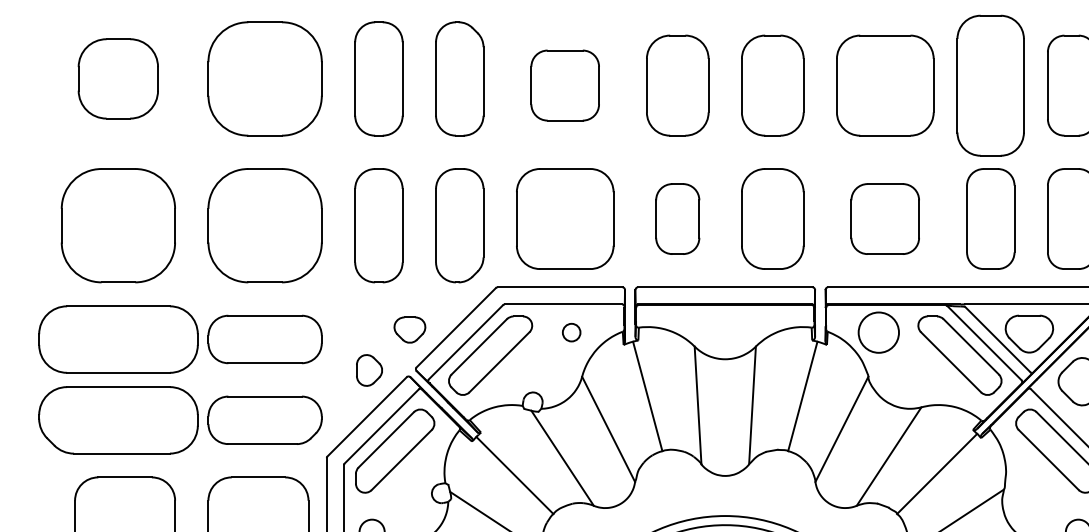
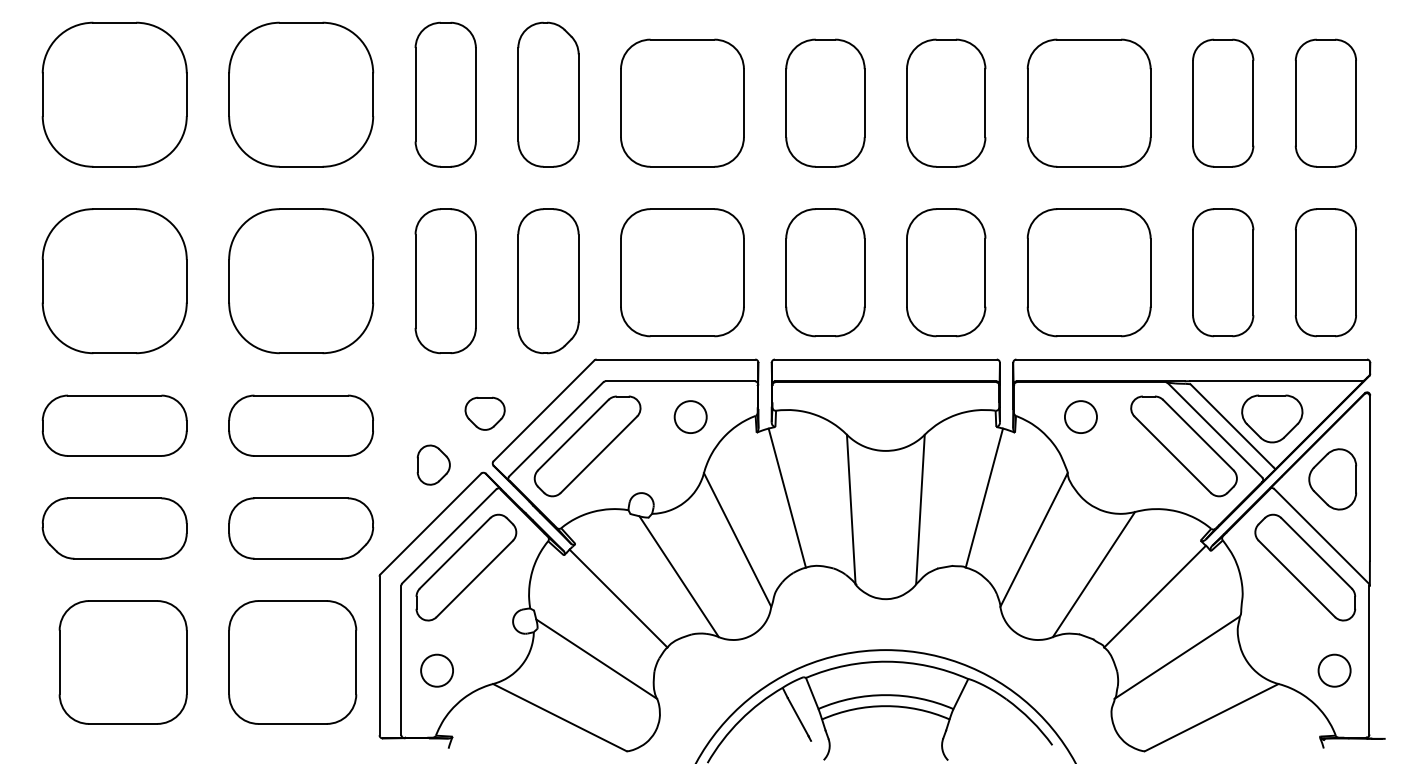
part: (118, 78) -> (114, 94), size x1.43
part: (565, 85) -> (682, 102), size x1.43
part: (991, 85) -> (1223, 102), size x0.71
part: (677, 218) -> (825, 272), size x1.43
part: (884, 218) -> (1088, 272), size x1.43
circle: (571, 332) -> (690, 416), size x1.43
circle: (878, 332) -> (1080, 417), size x0.62
part: (118, 339) -> (114, 425), size x0.71
part: (118, 420) -> (114, 528), size x0.71

